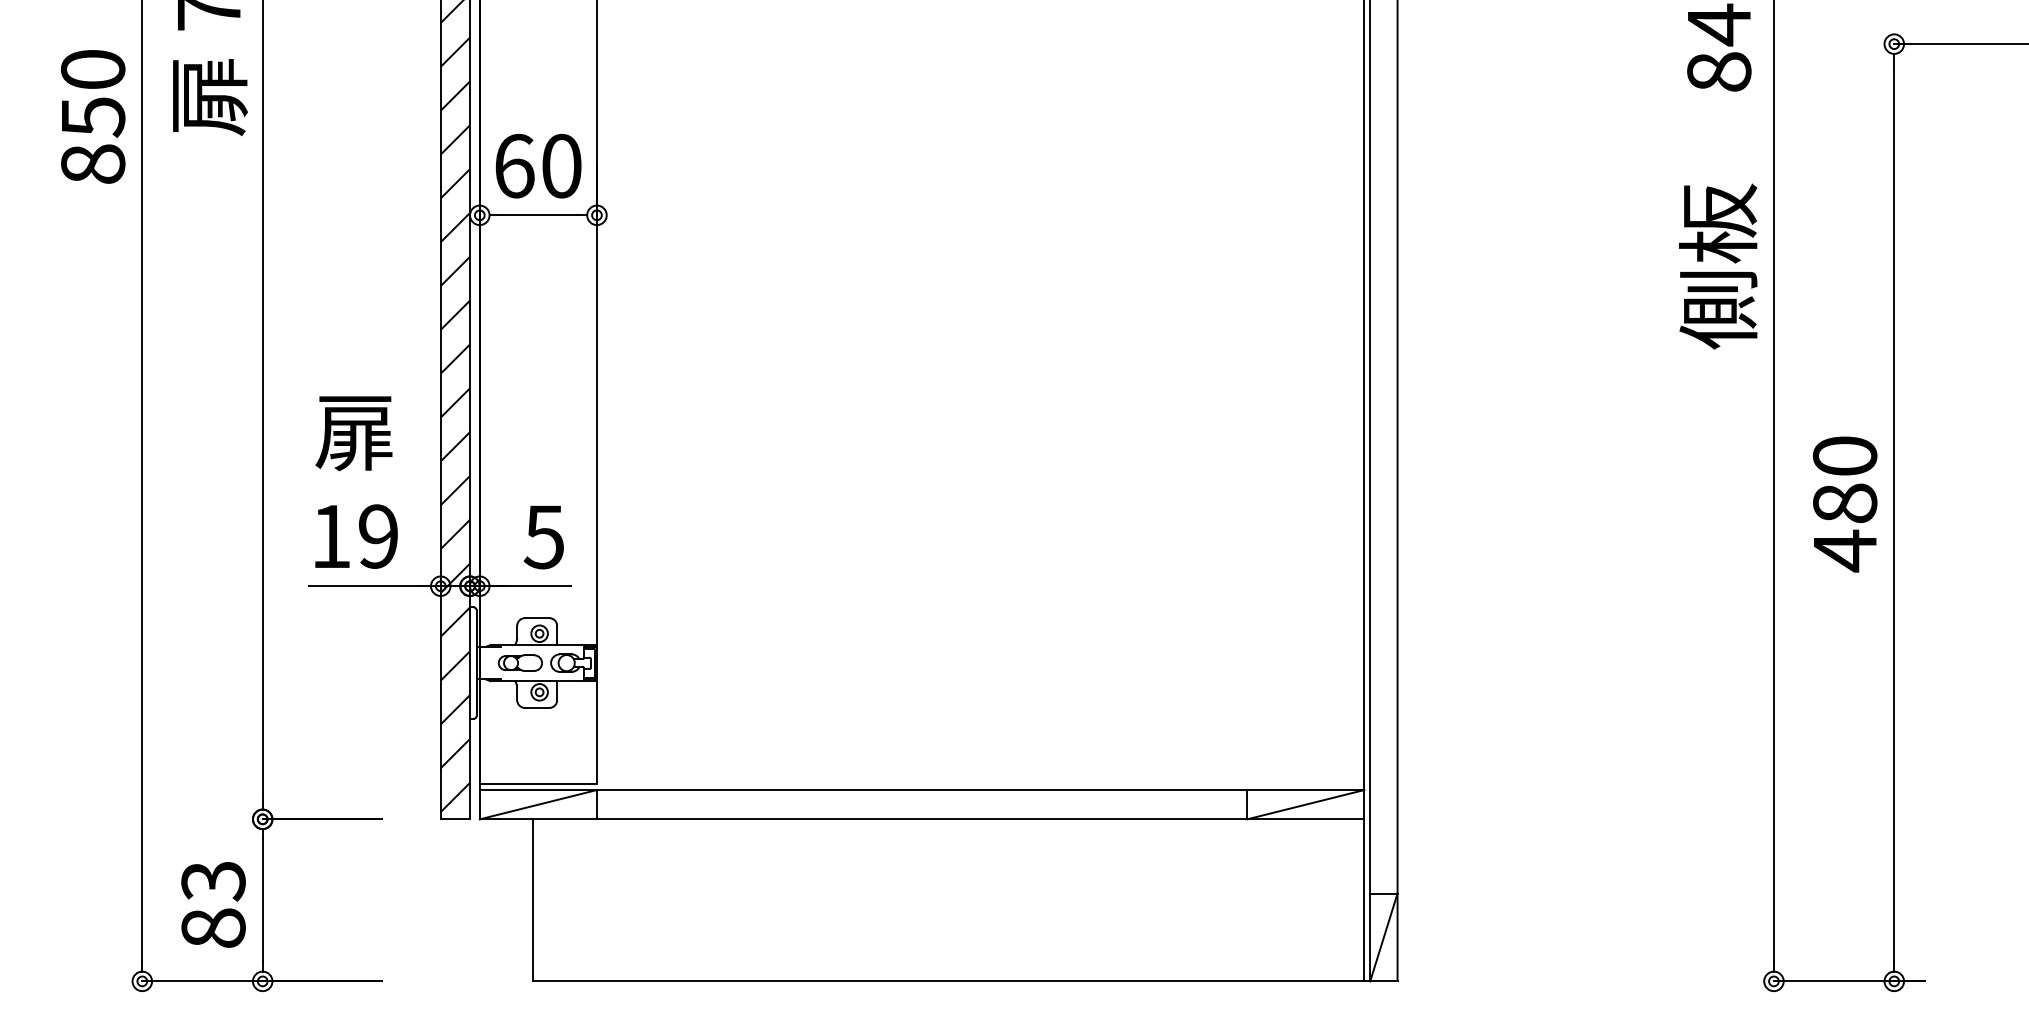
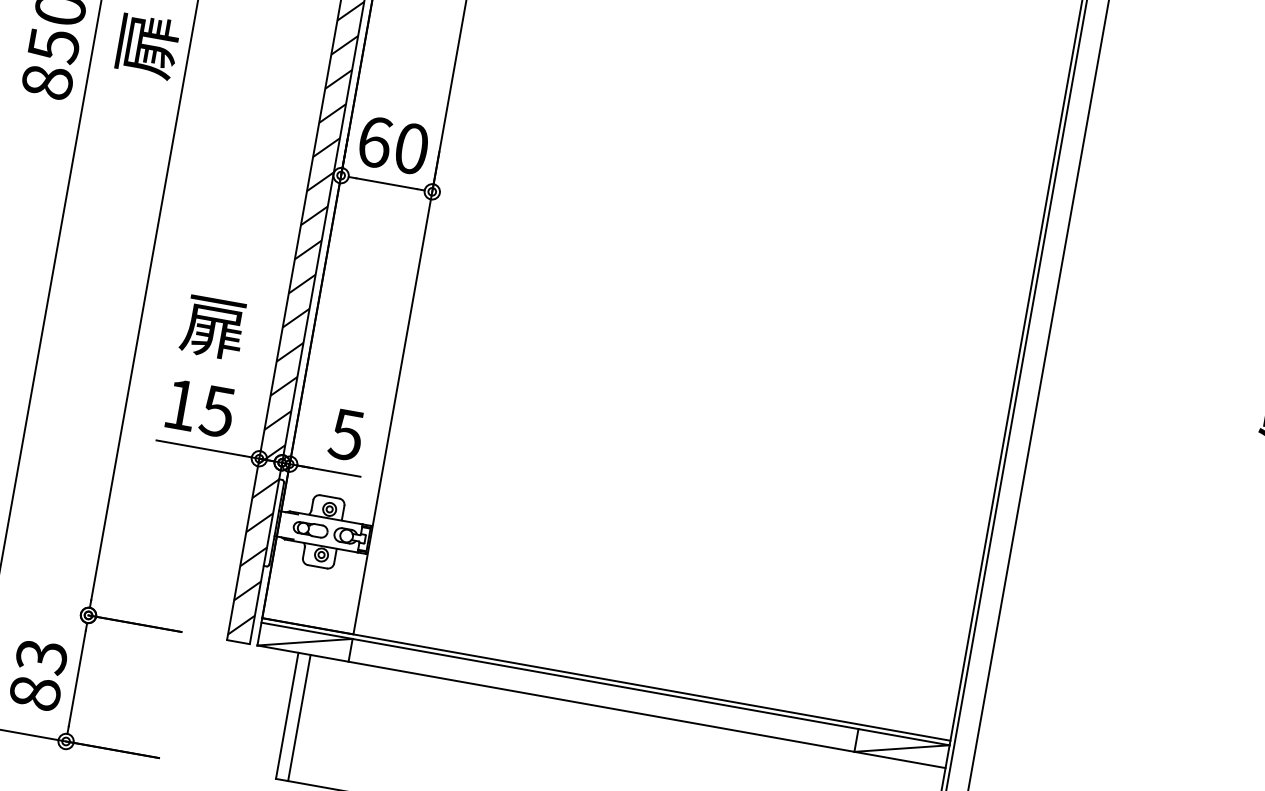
text: (377, 536) -> (217, 411), 19 -> 15
line: (921, 784) -> (605, 679), added
line: (548, 900) -> (299, 718), added

